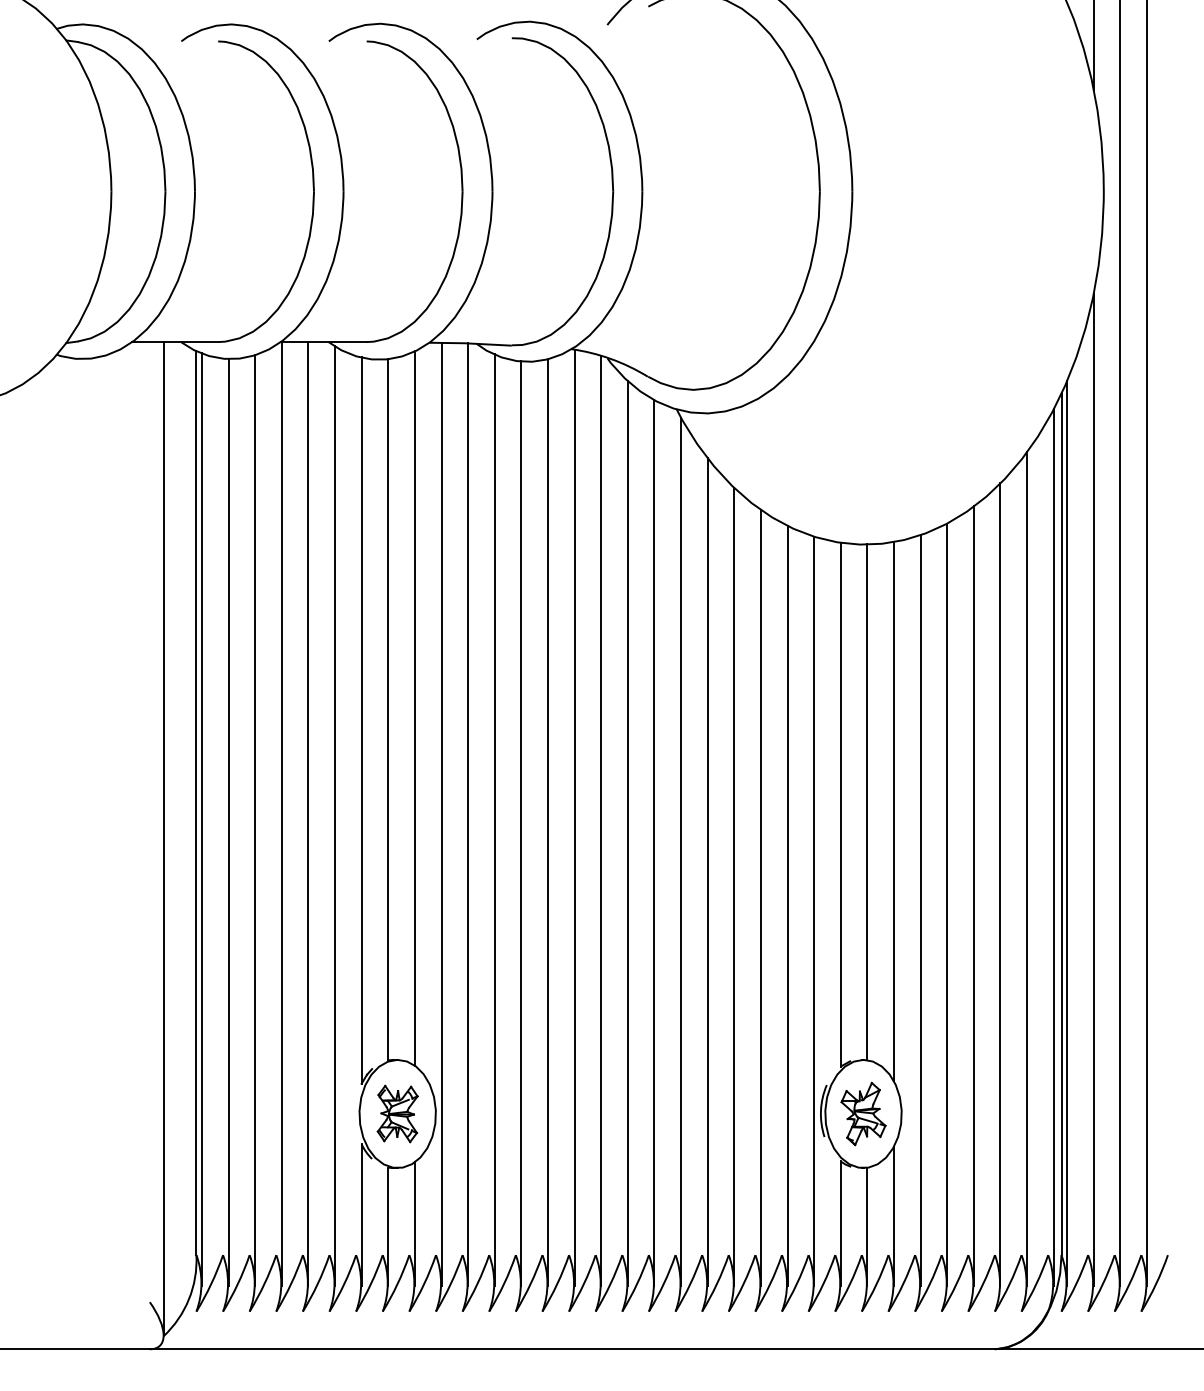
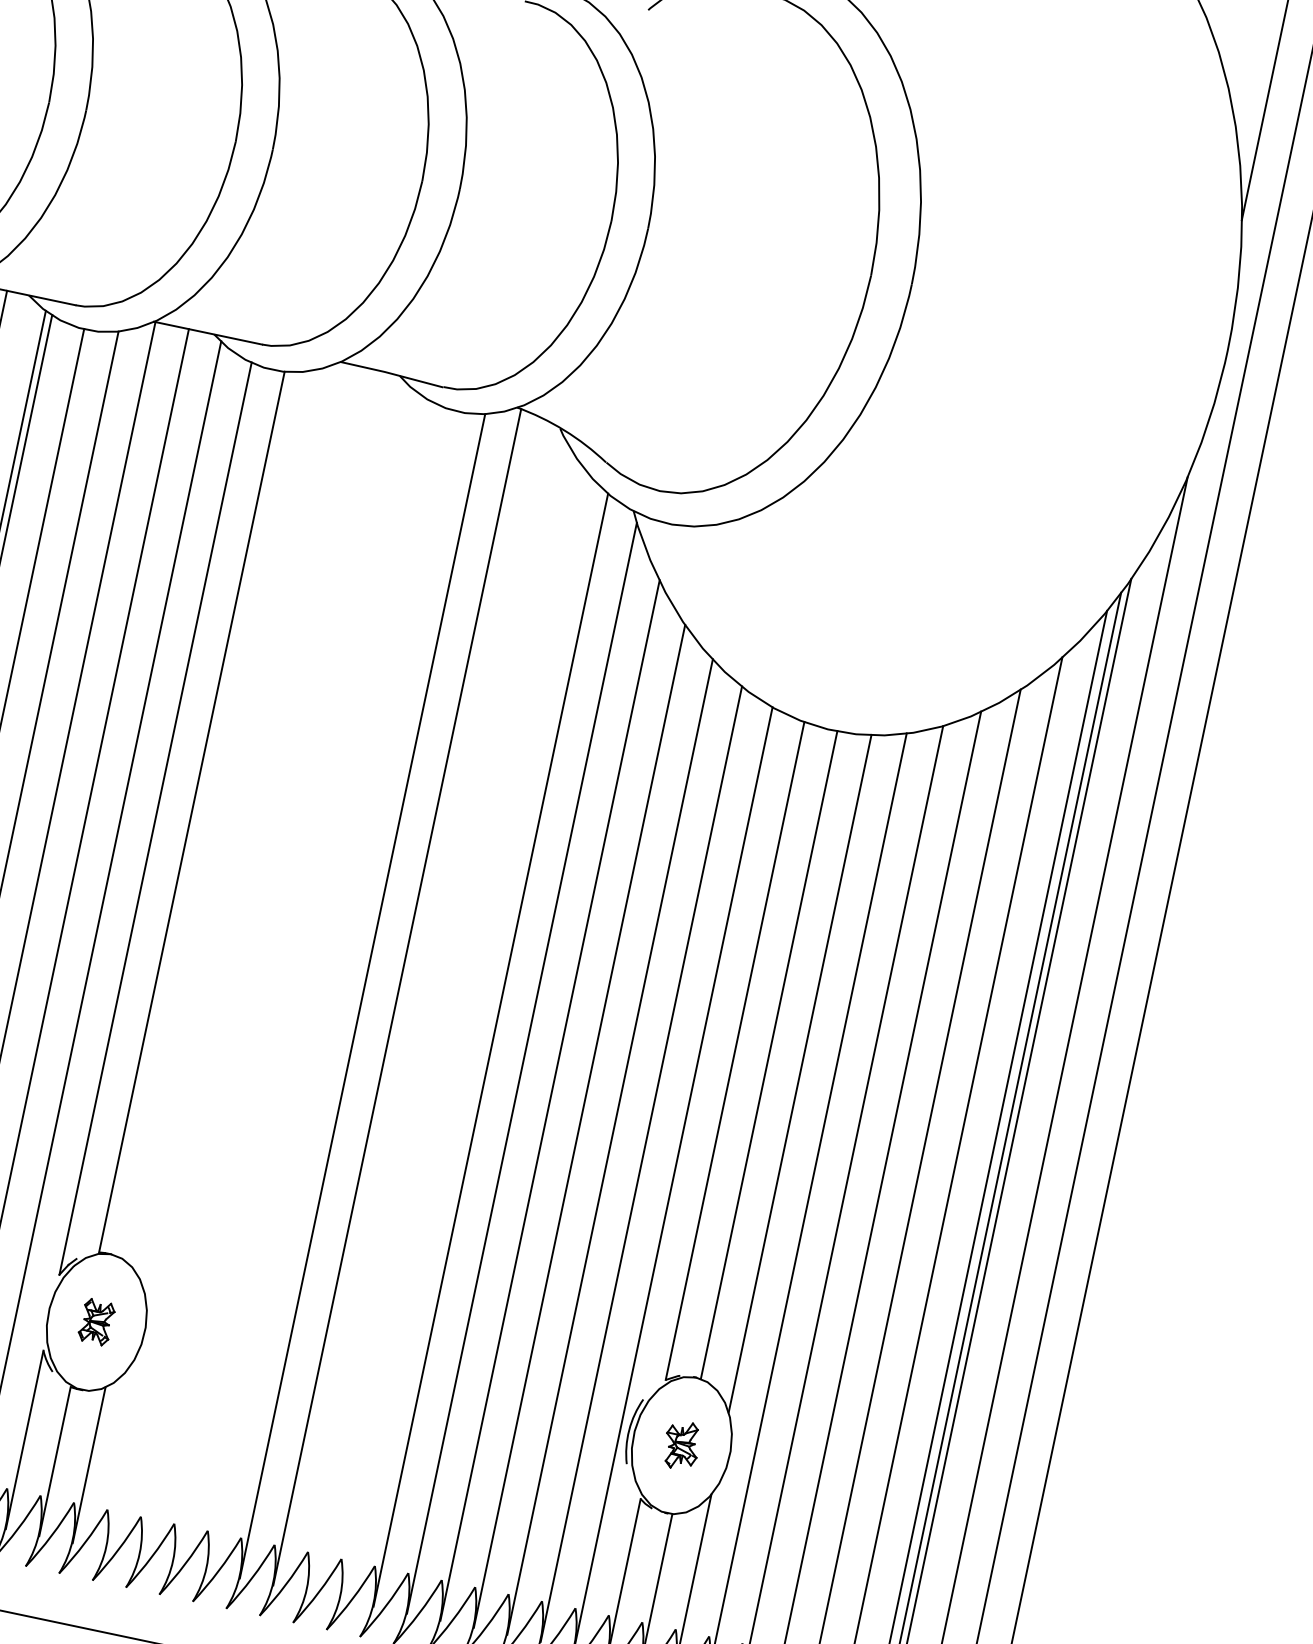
line: (414, 708) -> (225, 817), removed
line: (441, 814) -> (231, 957), removed
line: (468, 814) -> (264, 964), removed
line: (494, 820) -> (296, 979), removed
line: (601, 821) -> (430, 1008), removed
line: (521, 823) -> (329, 990), removed
line: (627, 833) -> (459, 1030), removed
part: (397, 1113) -> (96, 1321), size x0.6
part: (863, 1113) -> (681, 1444), size x0.6

